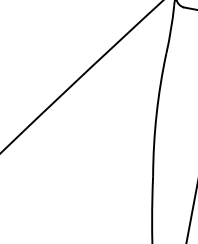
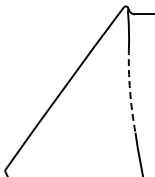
arc: (157, 114) -> (130, 90), solid -> dashed

